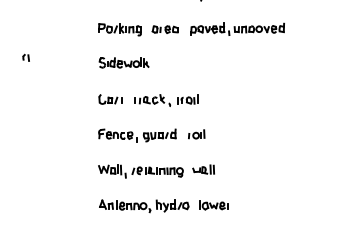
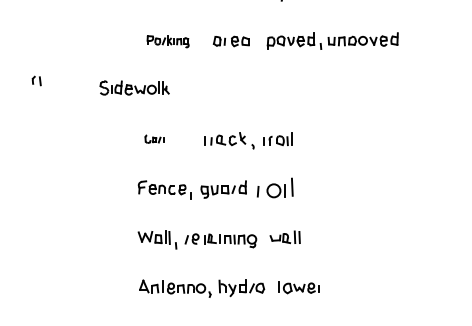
part: (119, 29) -> (167, 41), size x0.7
part: (123, 62) -> (133, 87), moved
part: (110, 99) -> (154, 139), size x0.6
part: (166, 100) -> (248, 140), moved
part: (196, 134) -> (275, 188), size x1.6

